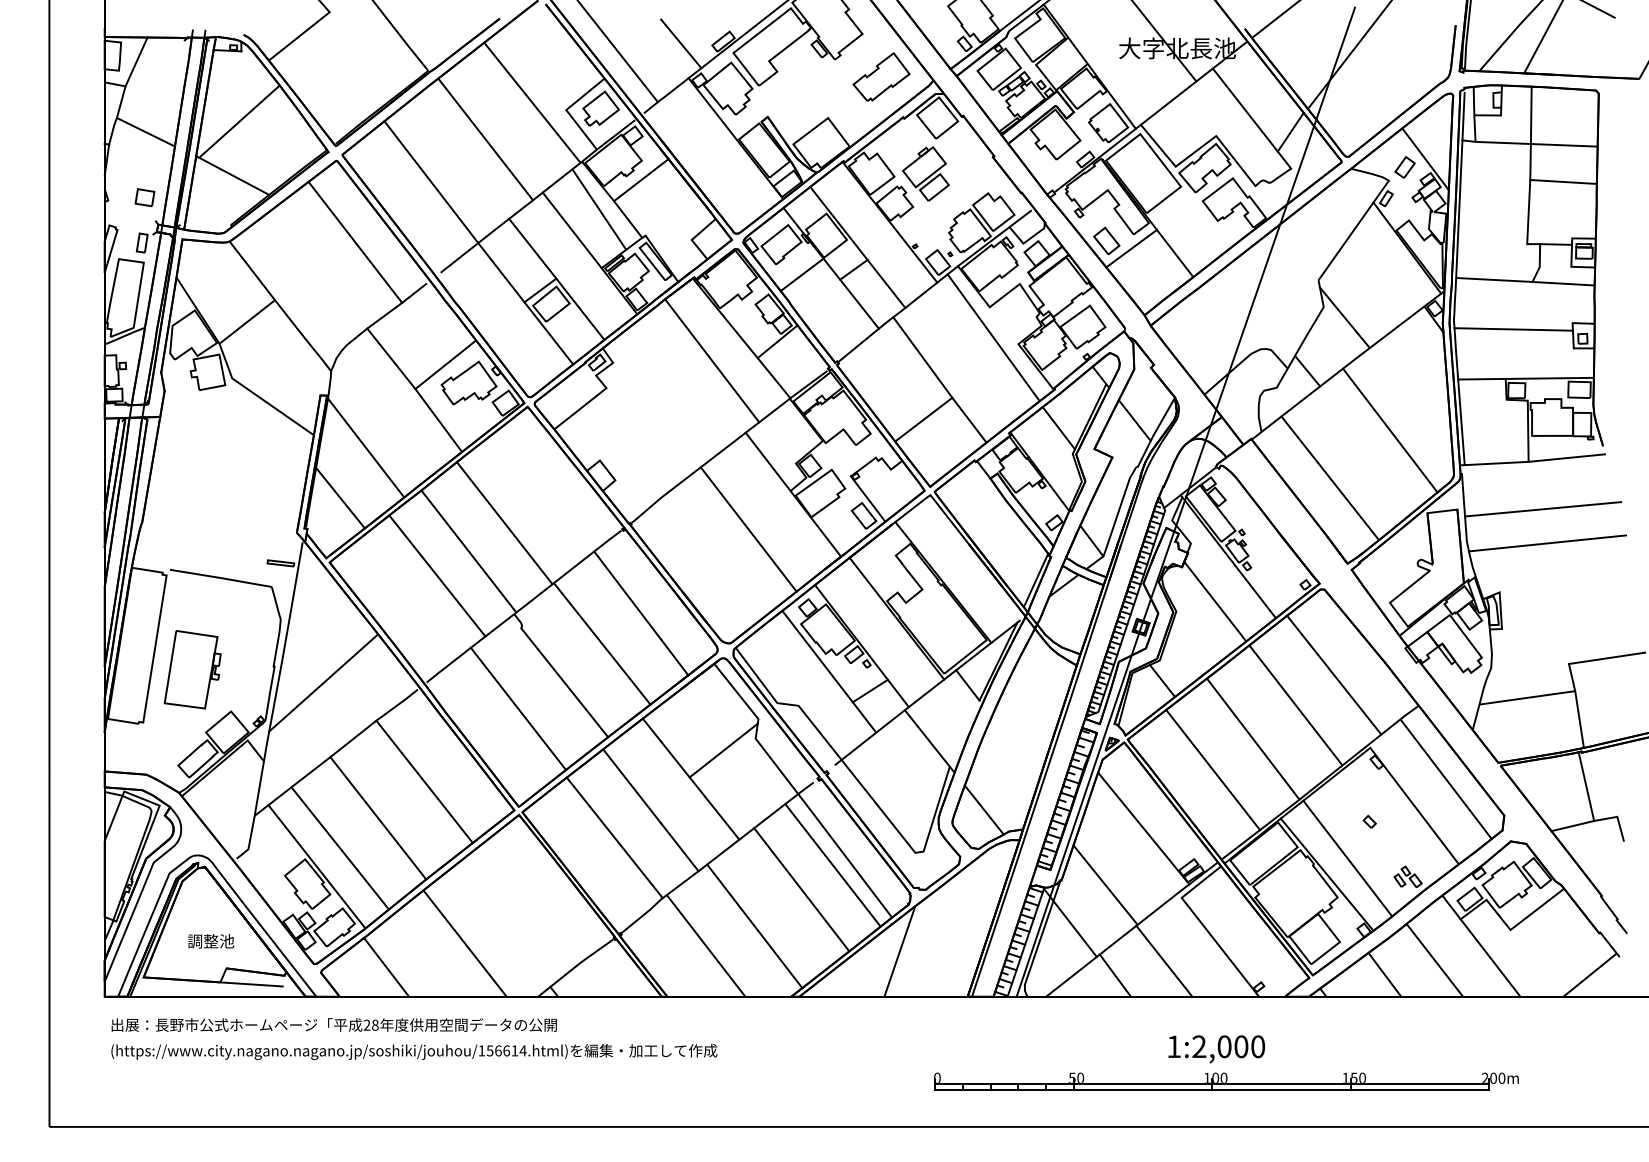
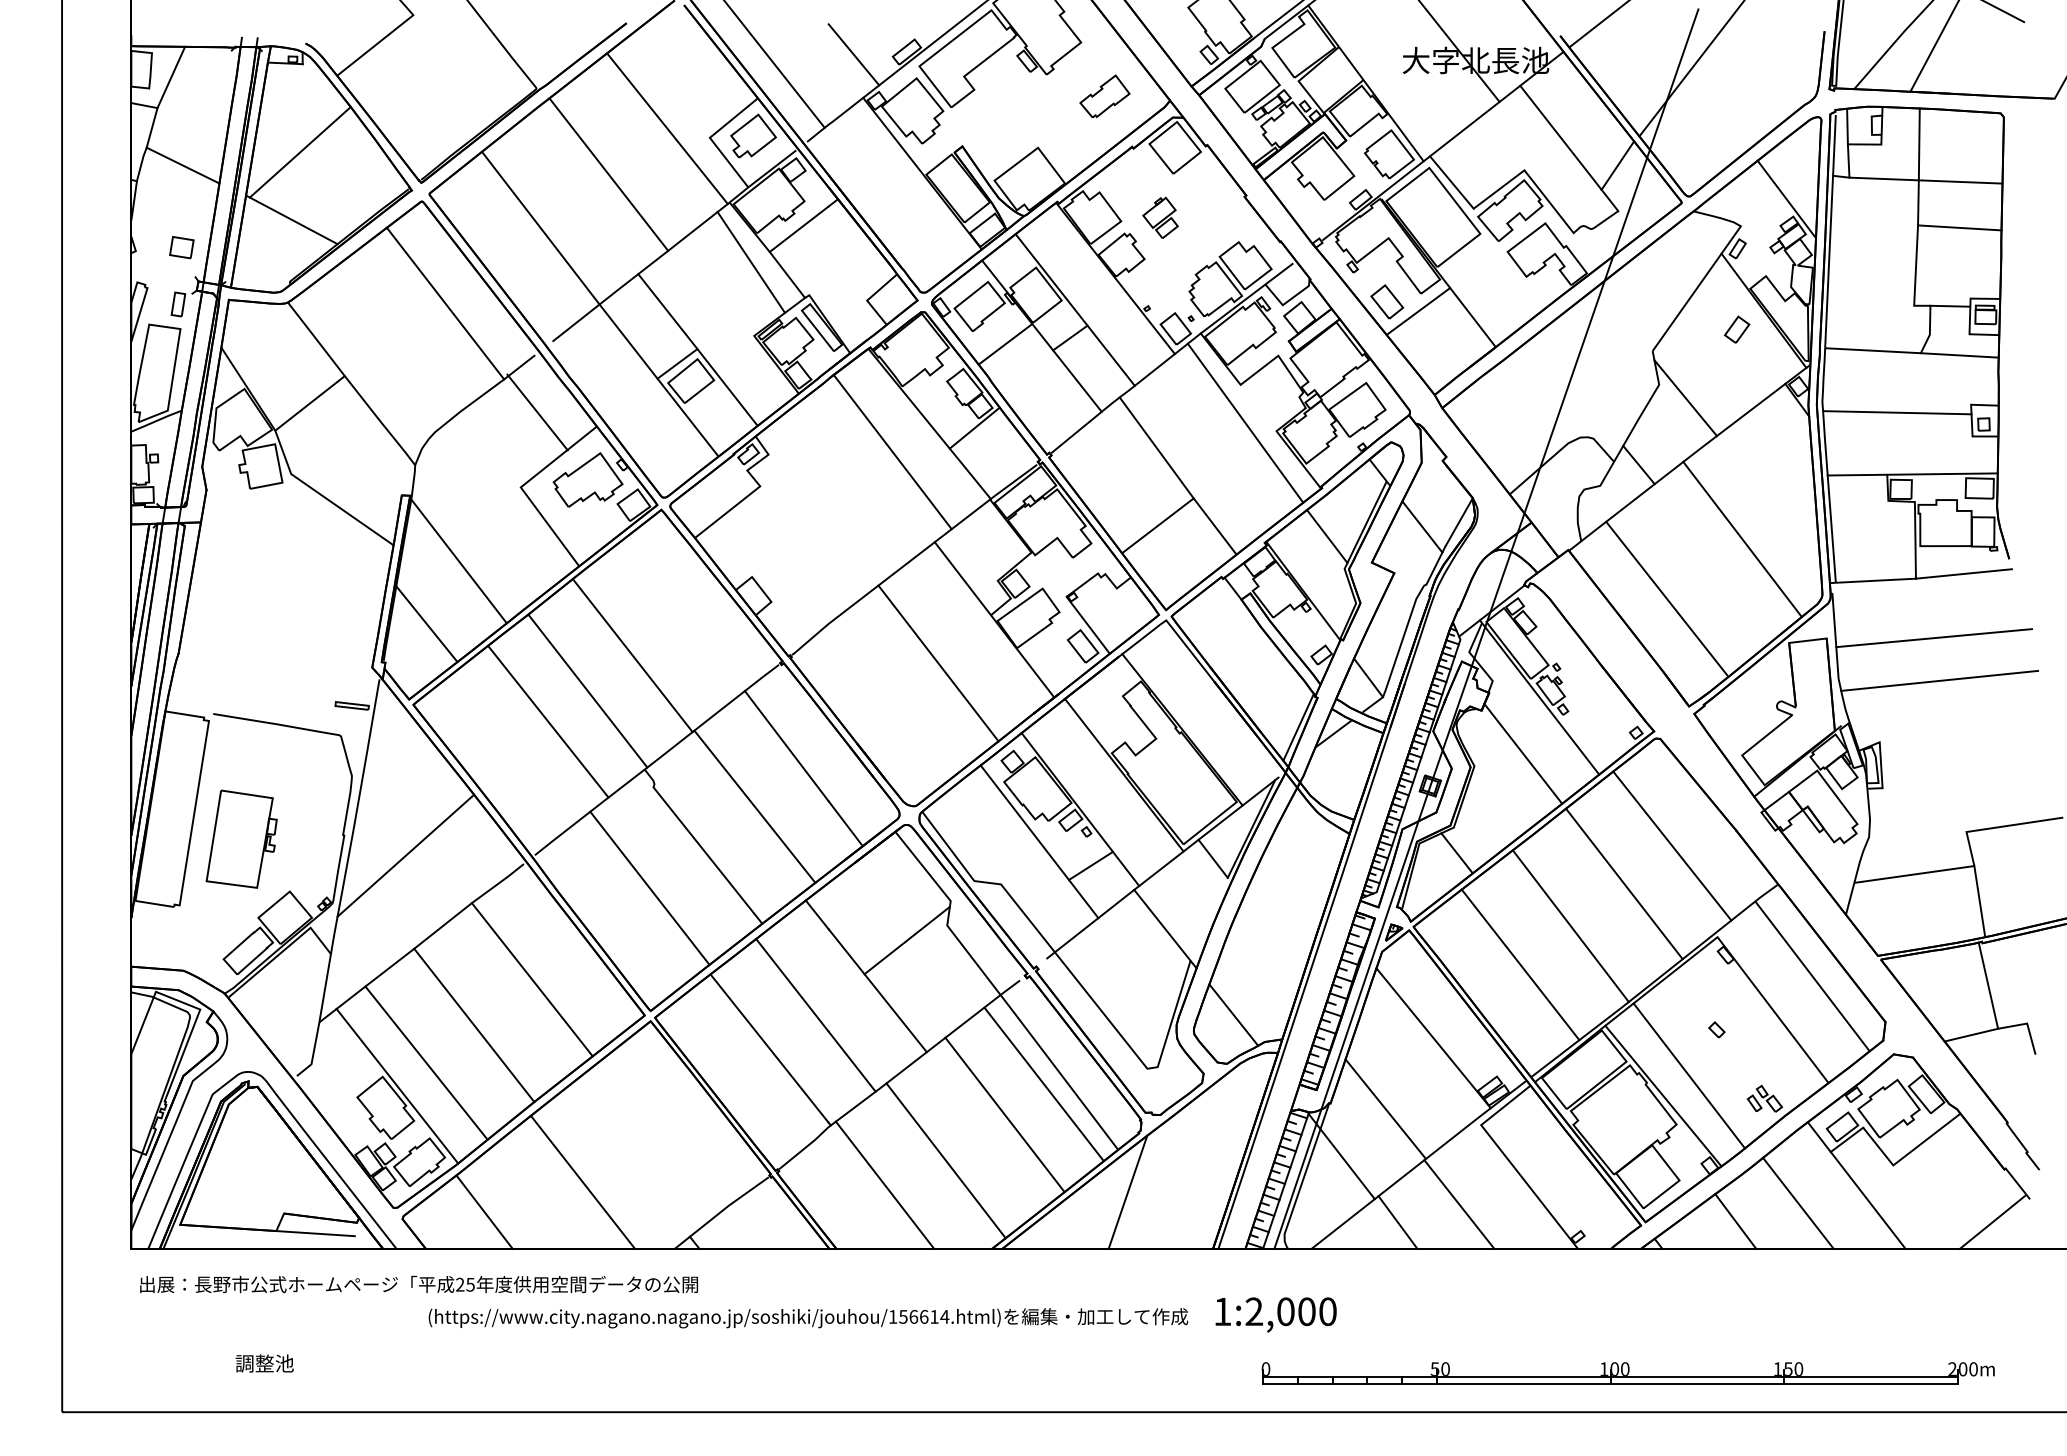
part: (881, 77) -> (1104, 96), size x0.7
part: (1404, 167) -> (1736, 329), moved
part: (925, 173) -> (1160, 217), size x0.6
line: (572, 230) -> (717, 288), removed
line: (391, 358) -> (537, 412), moved
text: (210, 941) -> (264, 1363), moved
text: (375, 1025) -> (470, 1284), 28 -> 25
text: (1216, 1048) -> (1275, 1314), moved
text: (414, 1052) -> (808, 1318), moved
part: (1225, 1081) -> (1627, 1373), moved

